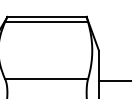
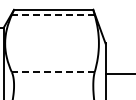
line: (45, 21) -> (52, 14), solid -> dashed
line: (45, 79) -> (52, 72), solid -> dashed

